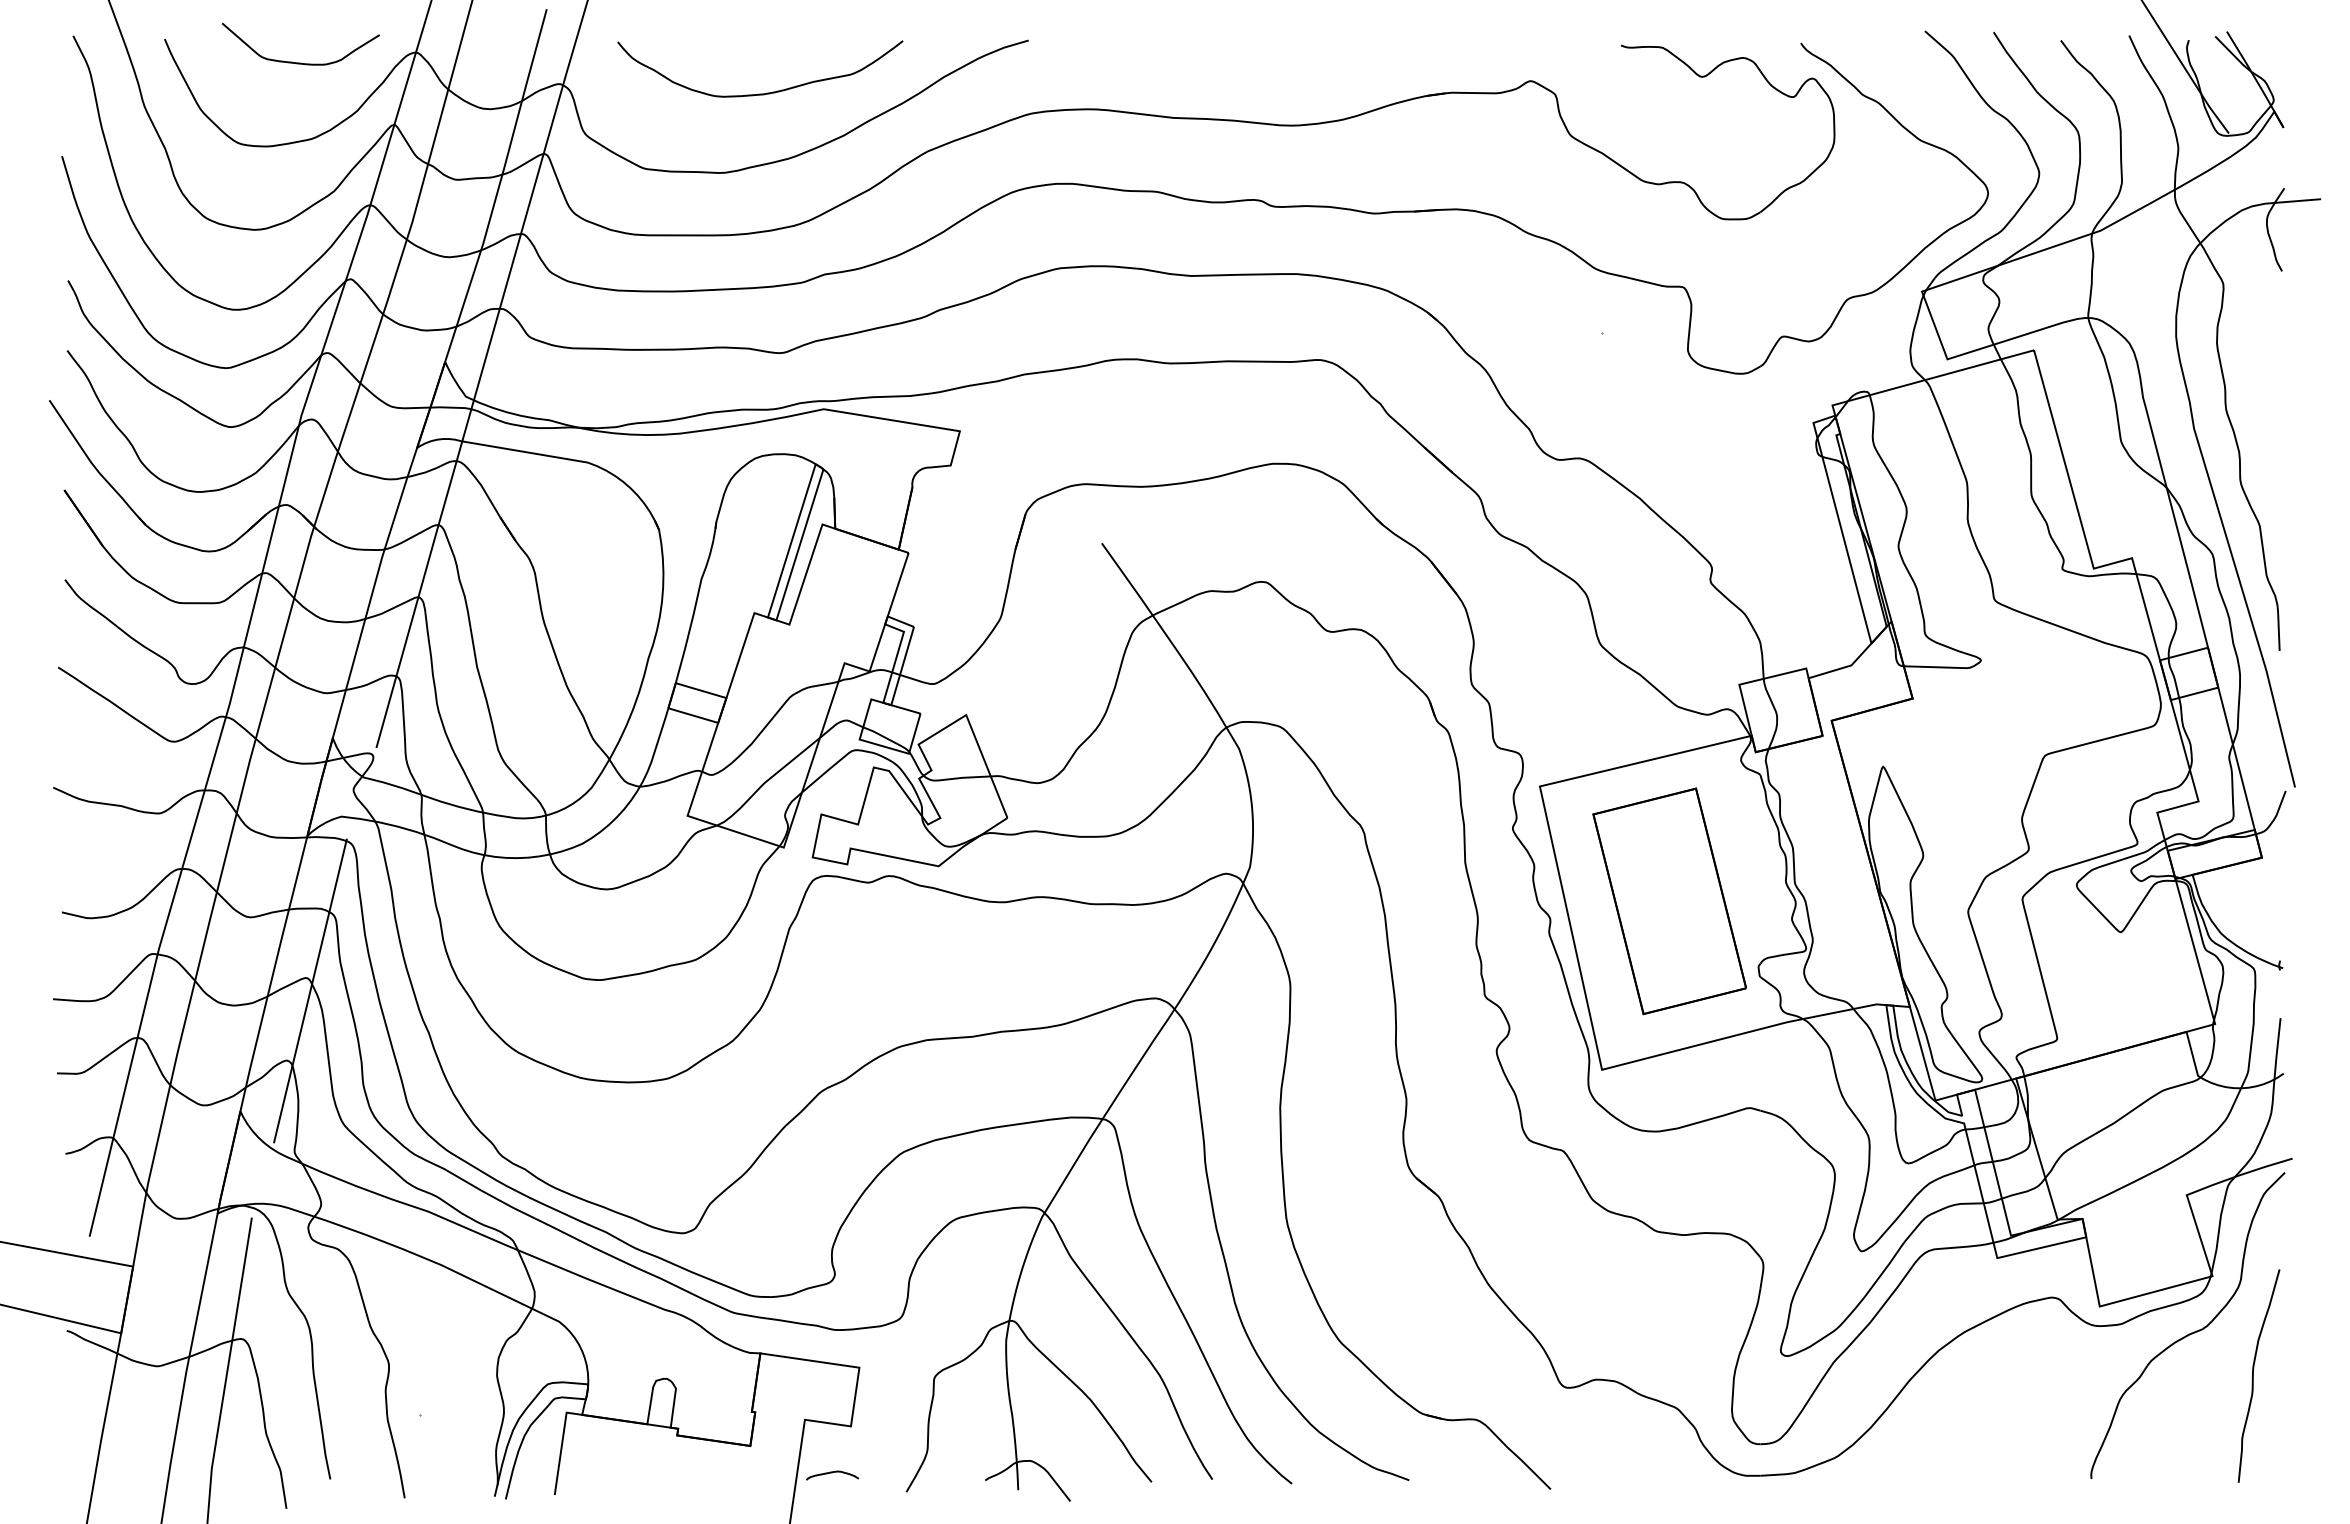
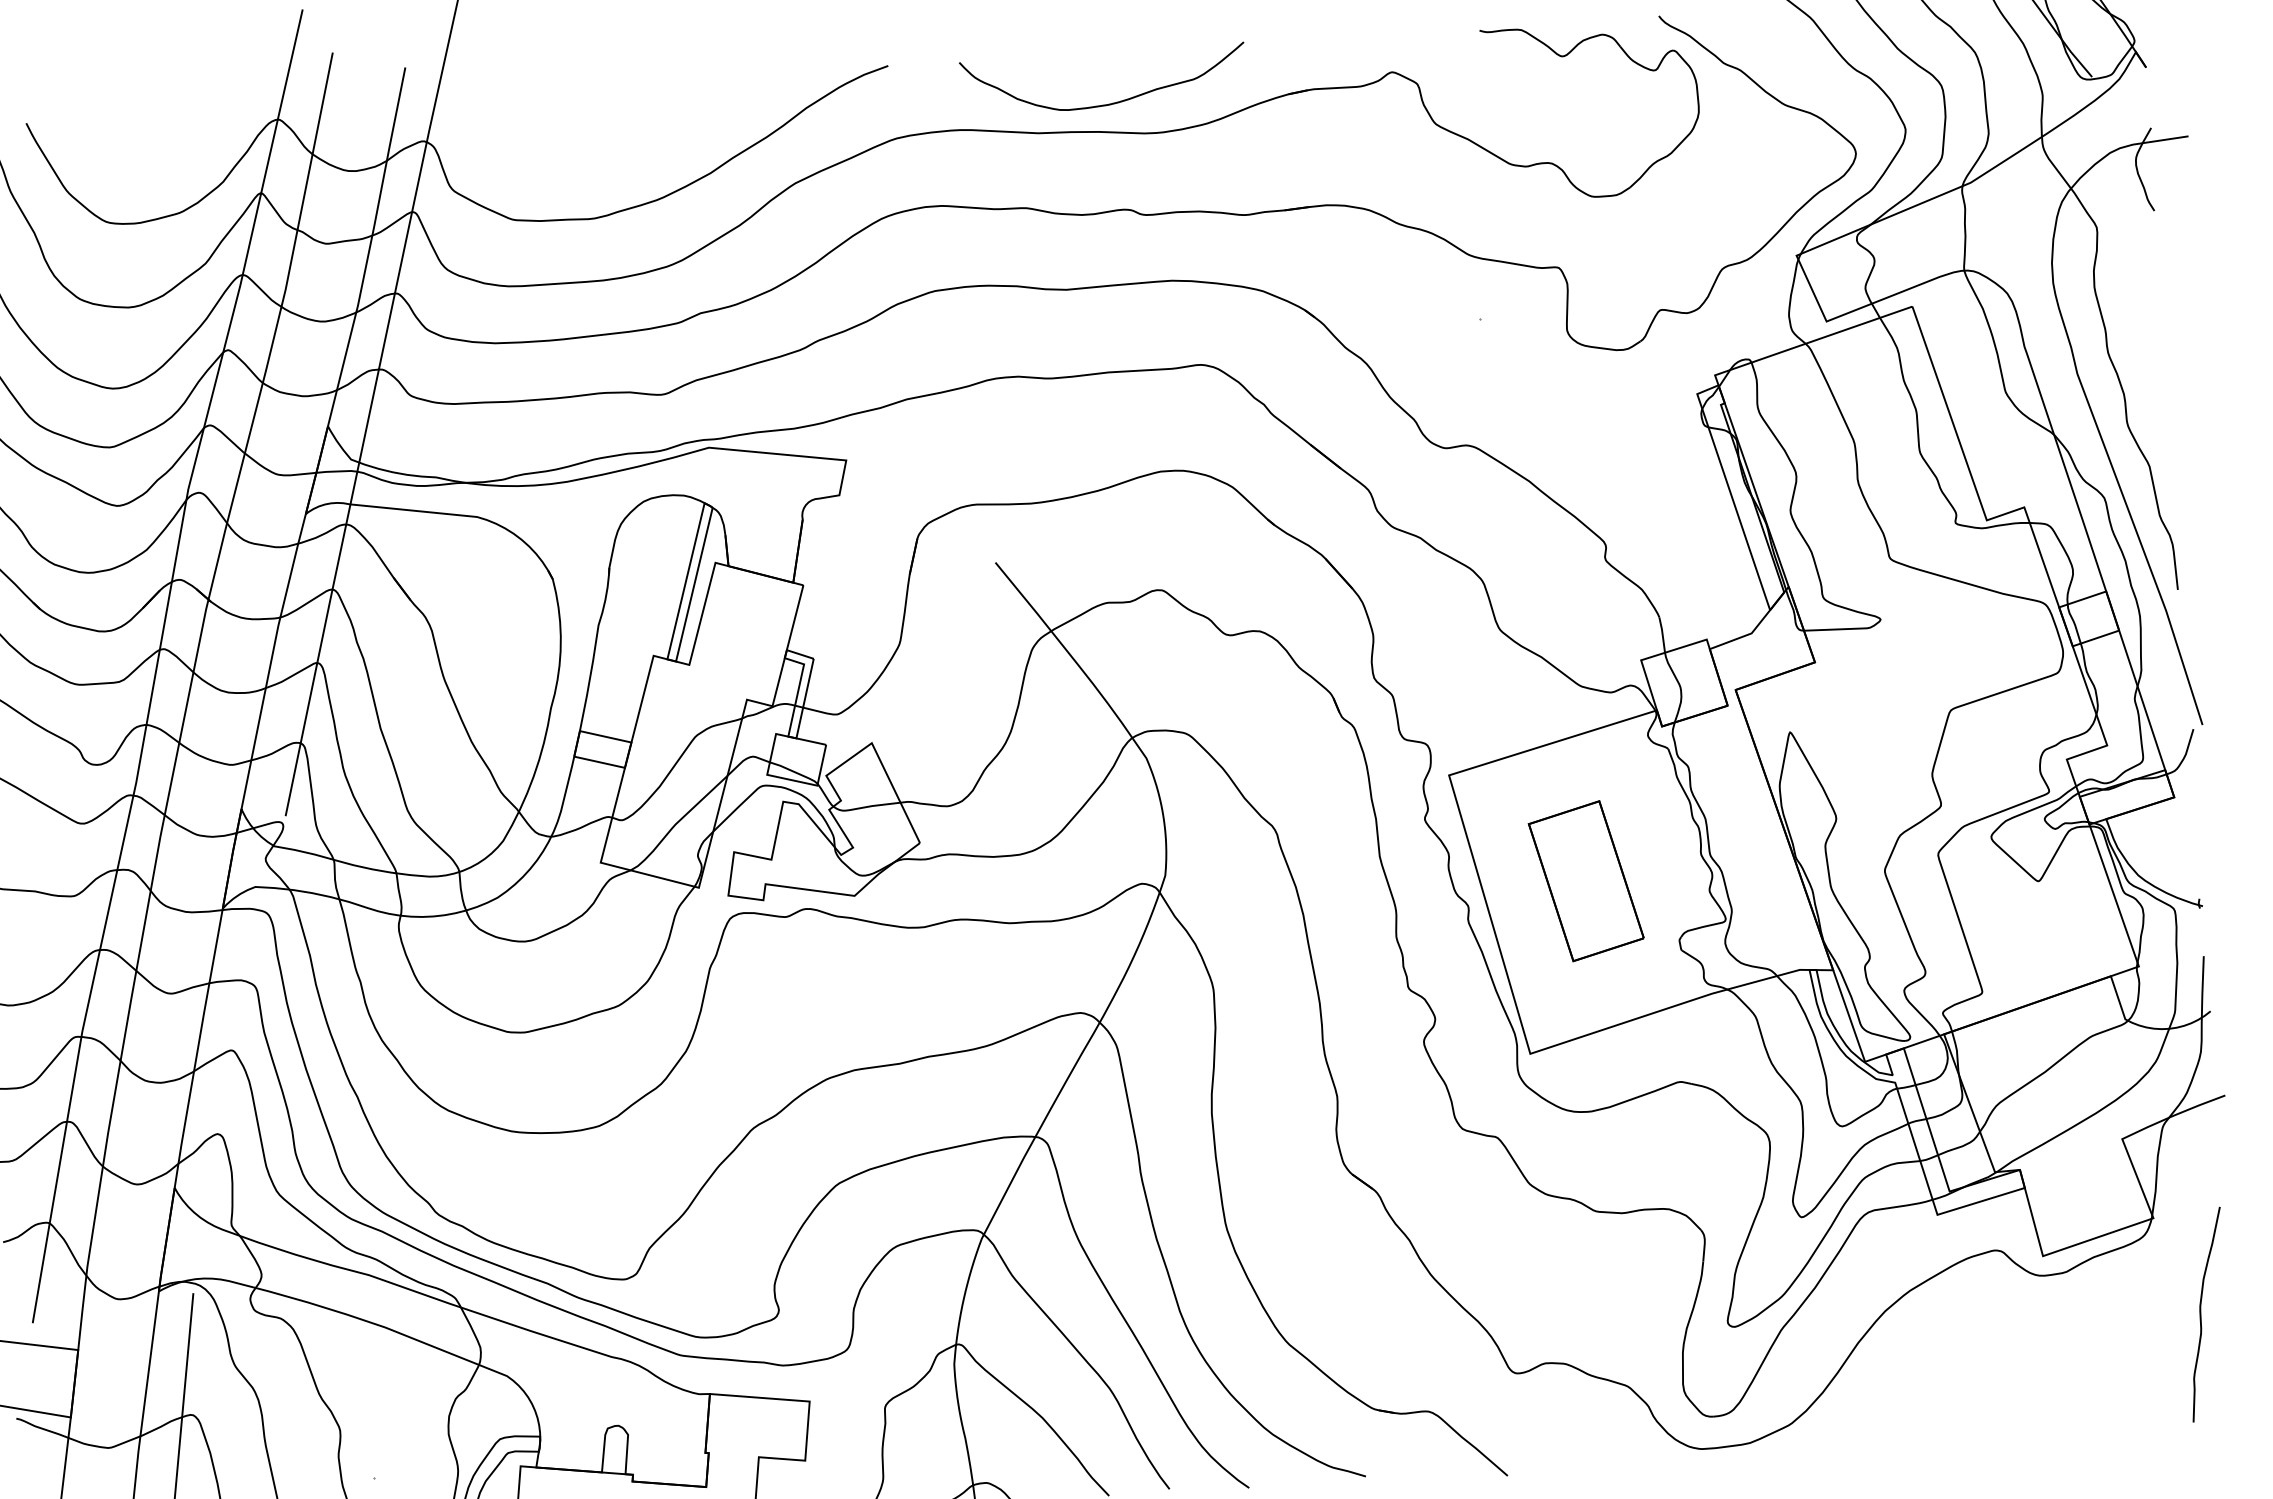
curve: (300, 62) -> (163, 137), removed
curve: (766, 92) -> (1111, 102), moved
part: (1669, 901) -> (1586, 881), size x0.7
line: (310, 990) -> (236, 1062), removed
curve: (2191, 1332) -> (2136, 1275), removed

